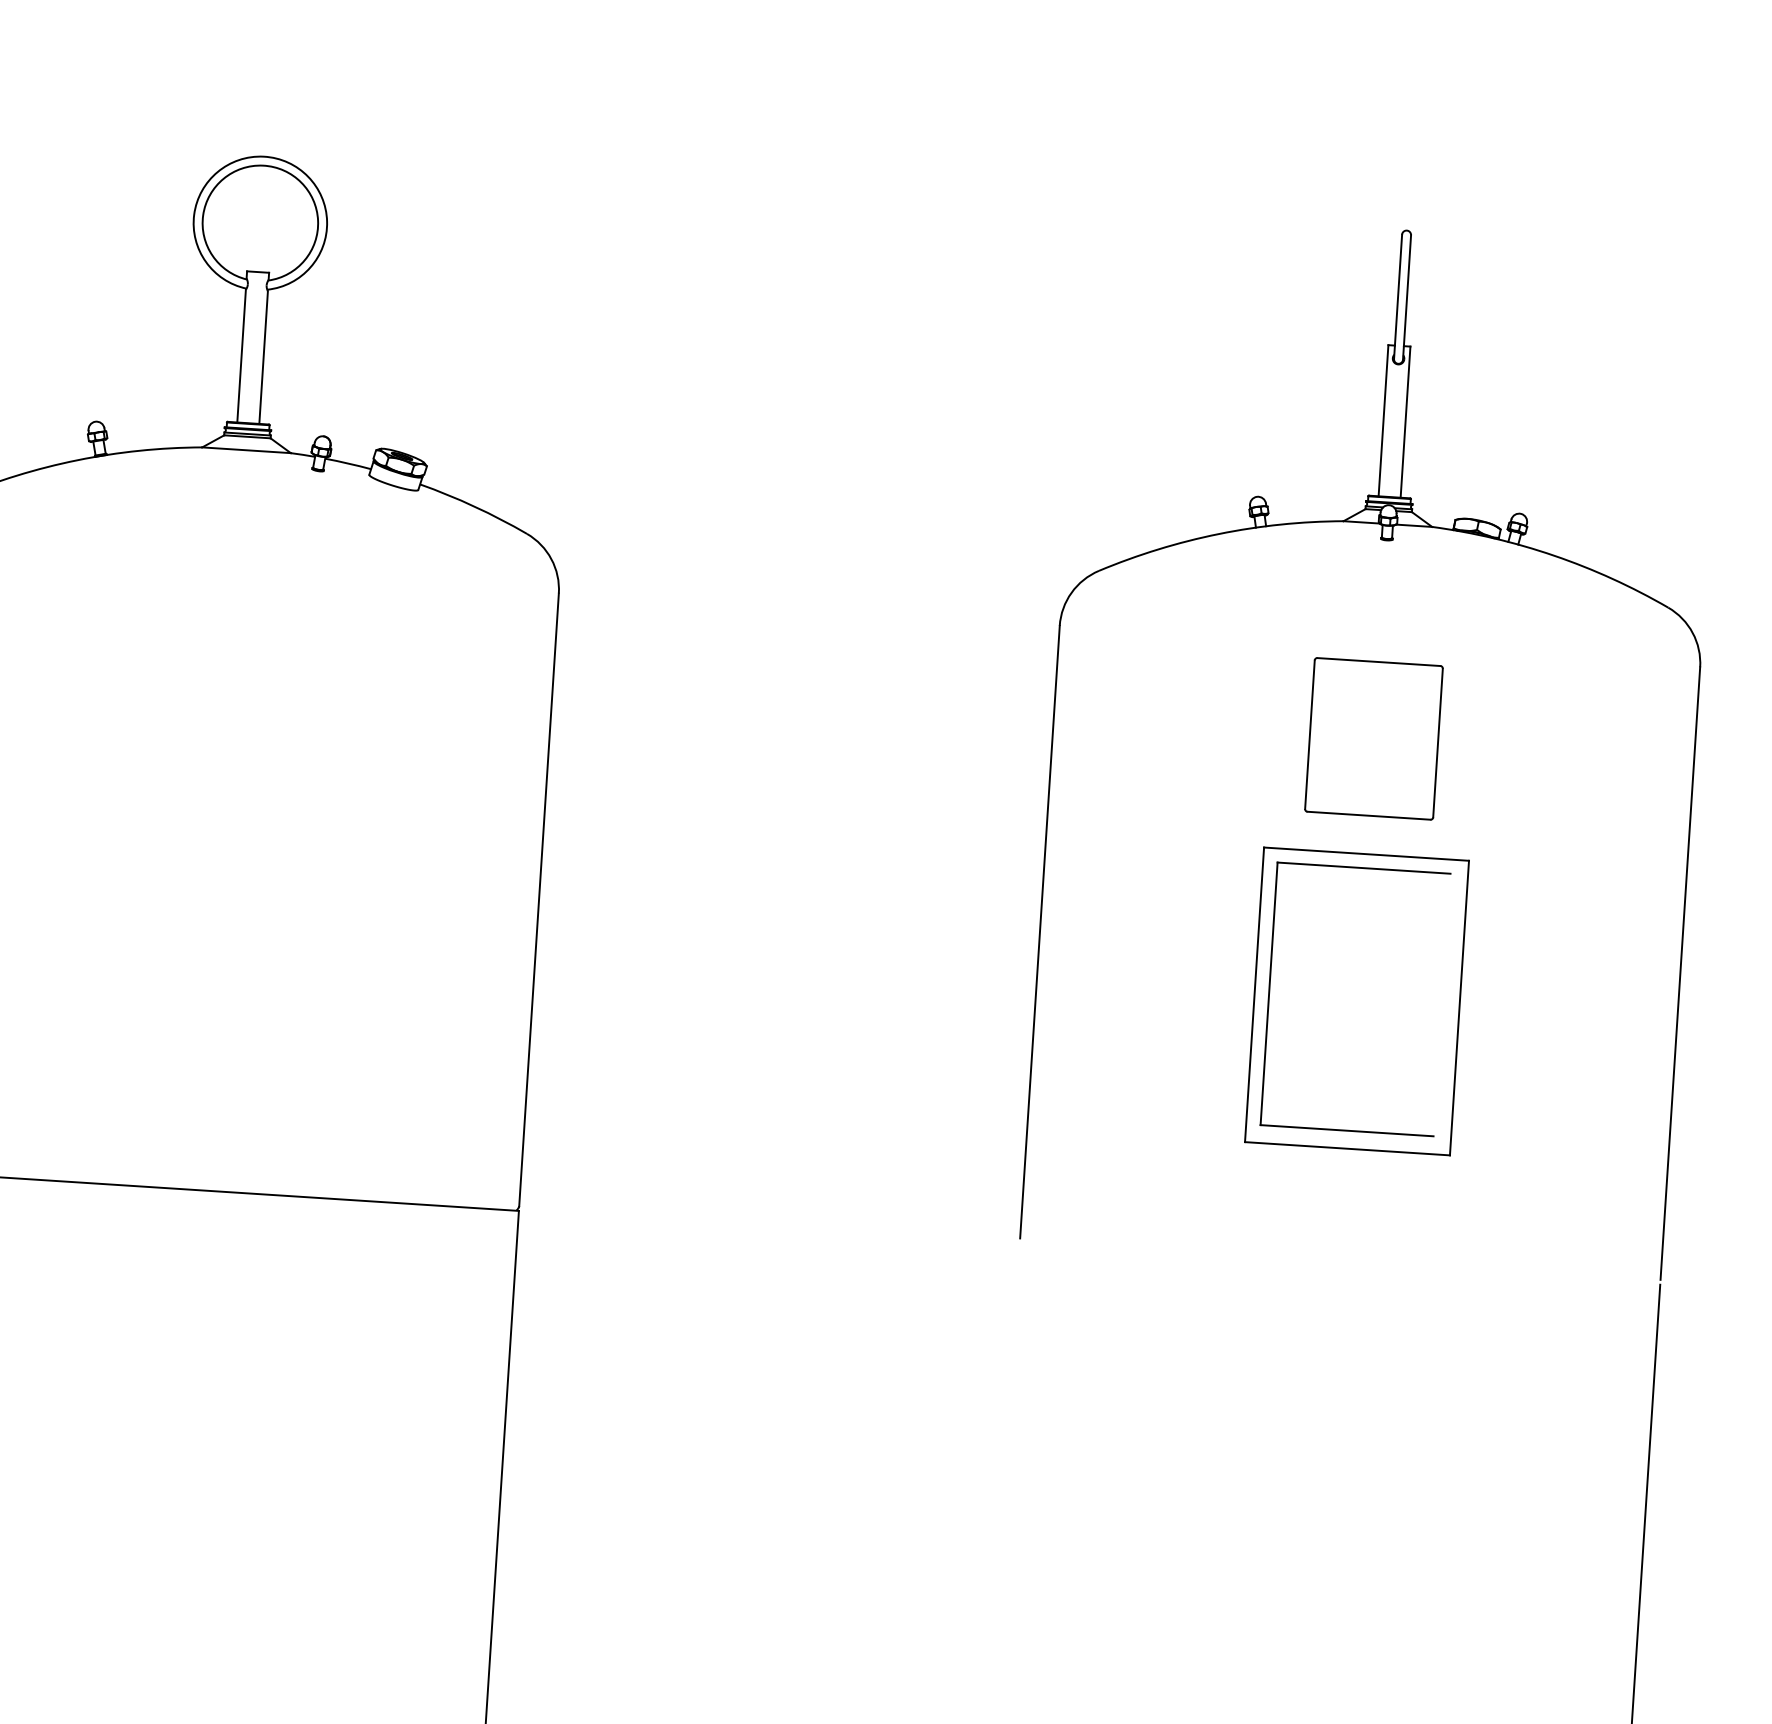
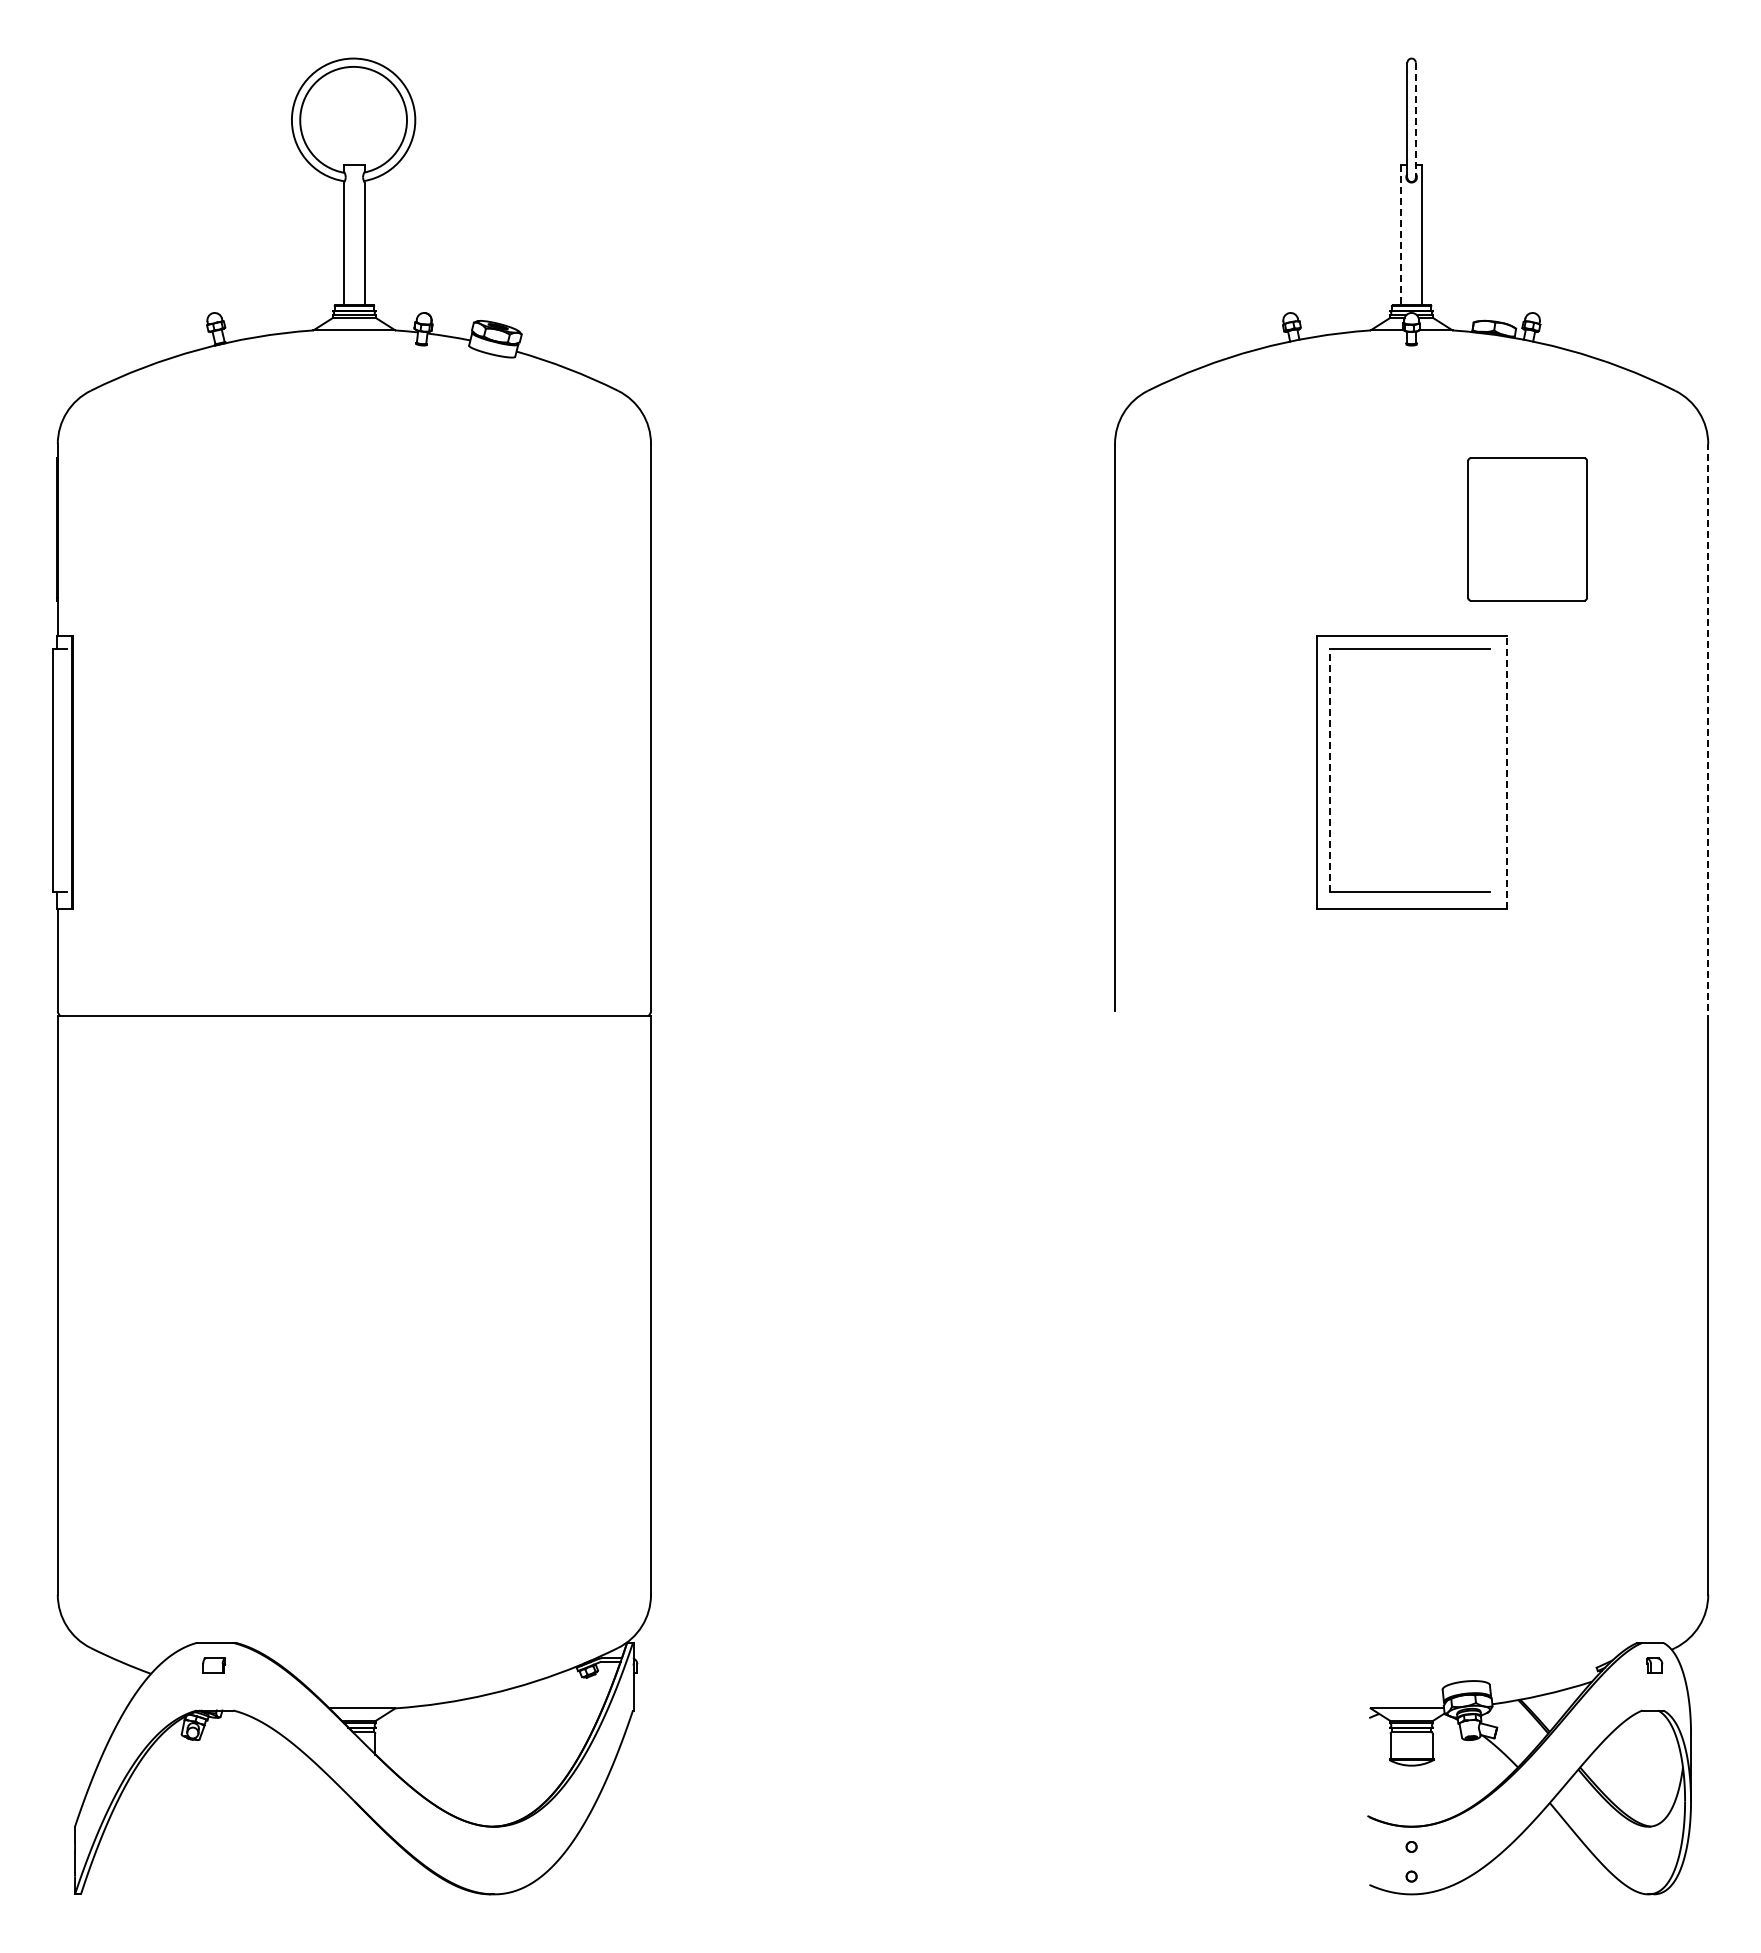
line: (1406, 297) -> (1415, 120), solid -> dashed
line: (1383, 420) -> (1401, 235), solid -> dashed
part: (1373, 738) -> (1527, 529), moved
line: (1680, 973) -> (1708, 727), solid -> dashed
line: (1269, 993) -> (1330, 770), solid -> dashed
line: (1459, 1007) -> (1506, 772), solid -> dashed

